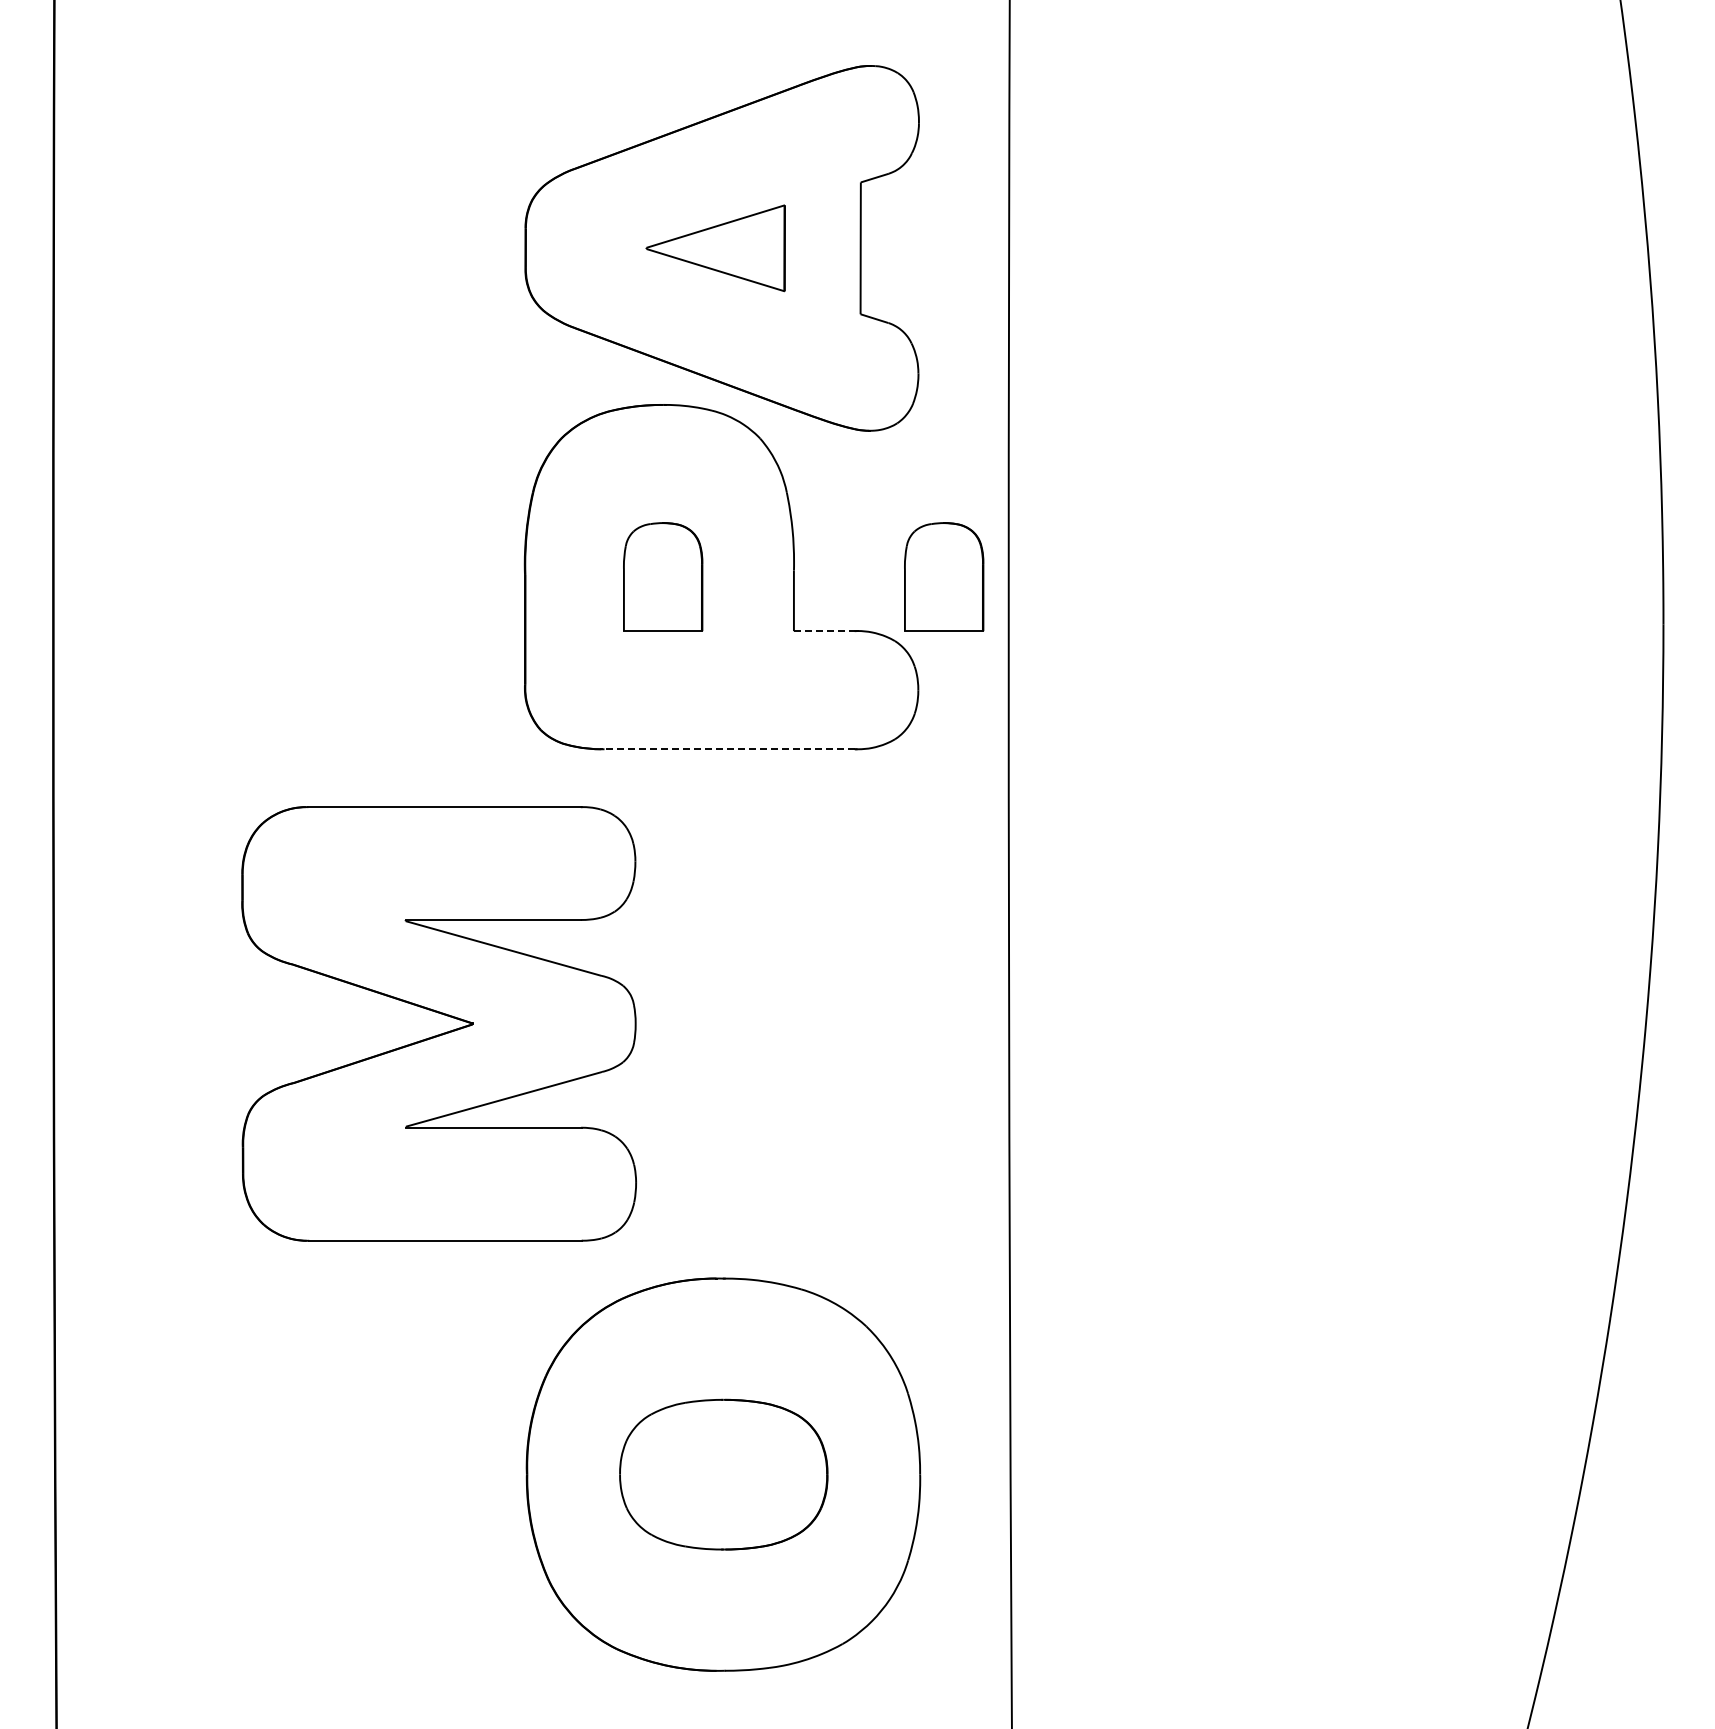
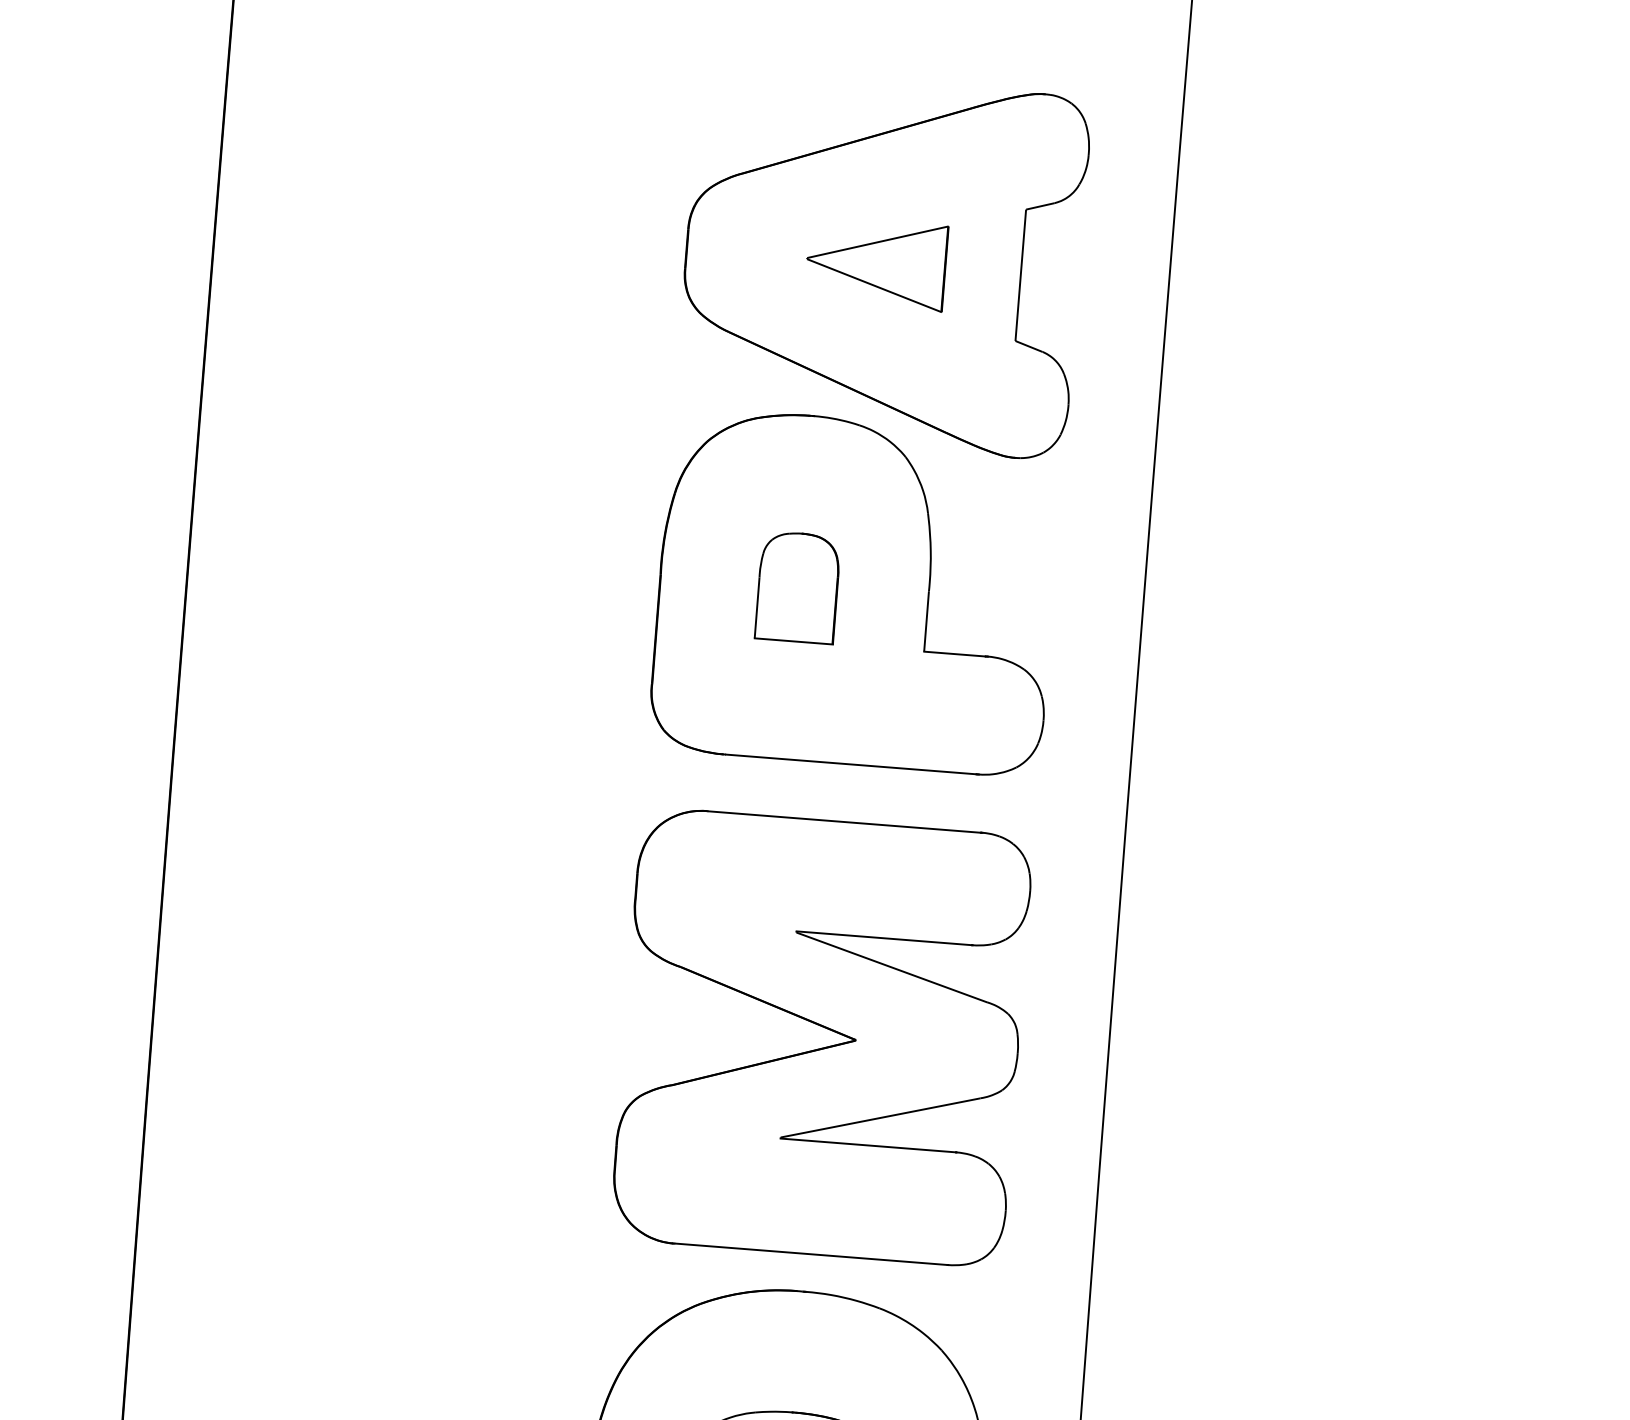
part: (944, 576) -> (1078, 609), removed
line: (824, 631) -> (954, 654), dashed -> solid
line: (729, 749) -> (850, 764), dashed -> solid
part: (441, 1014) -> (824, 1028), moved

